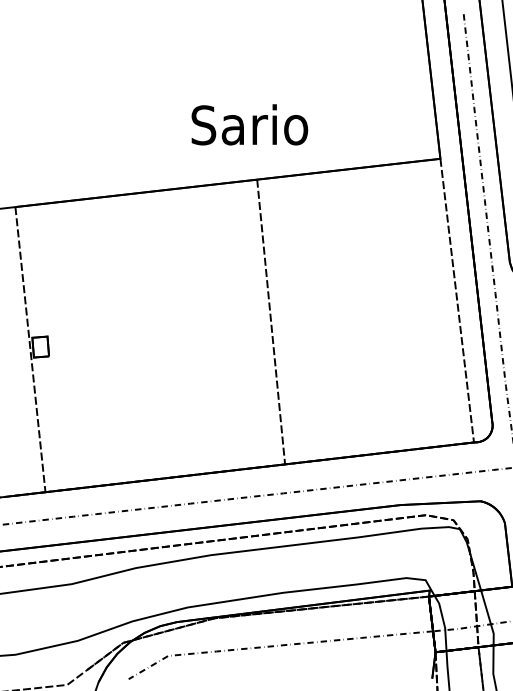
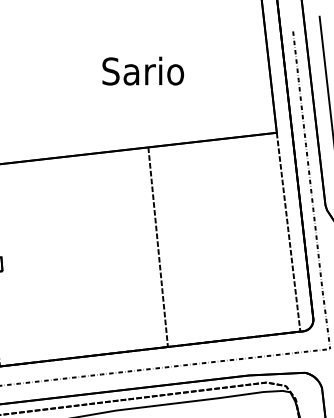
text: (249, 124) -> (143, 70), moved

